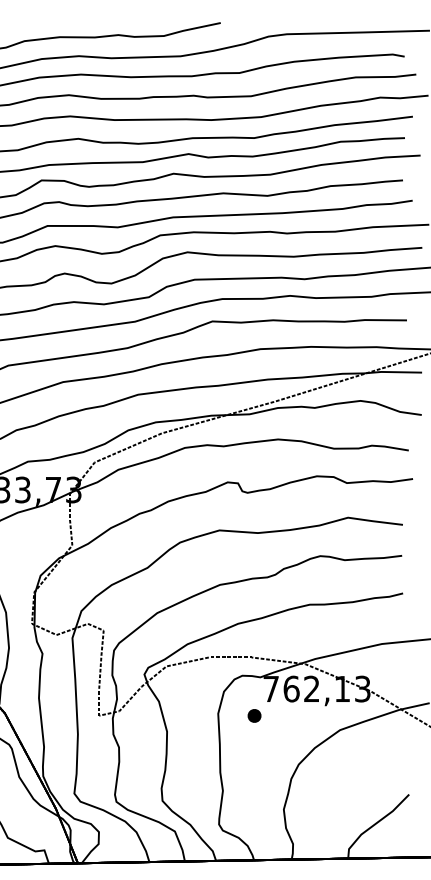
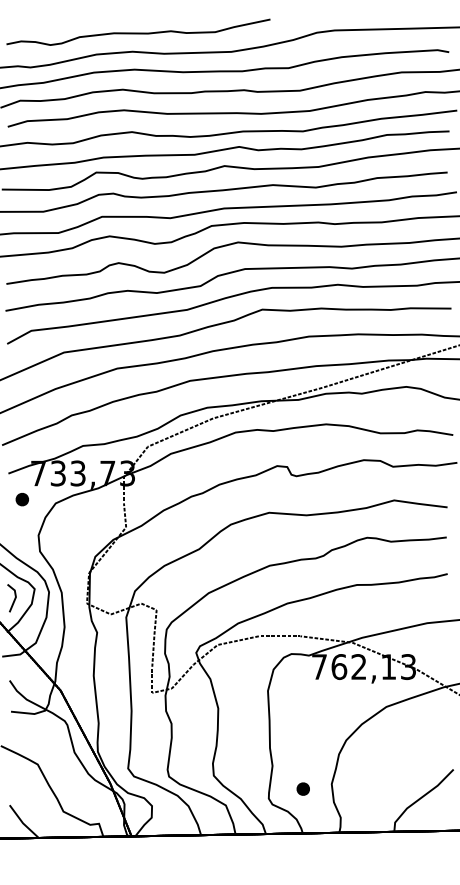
part: (253, 715) -> (302, 788), moved

